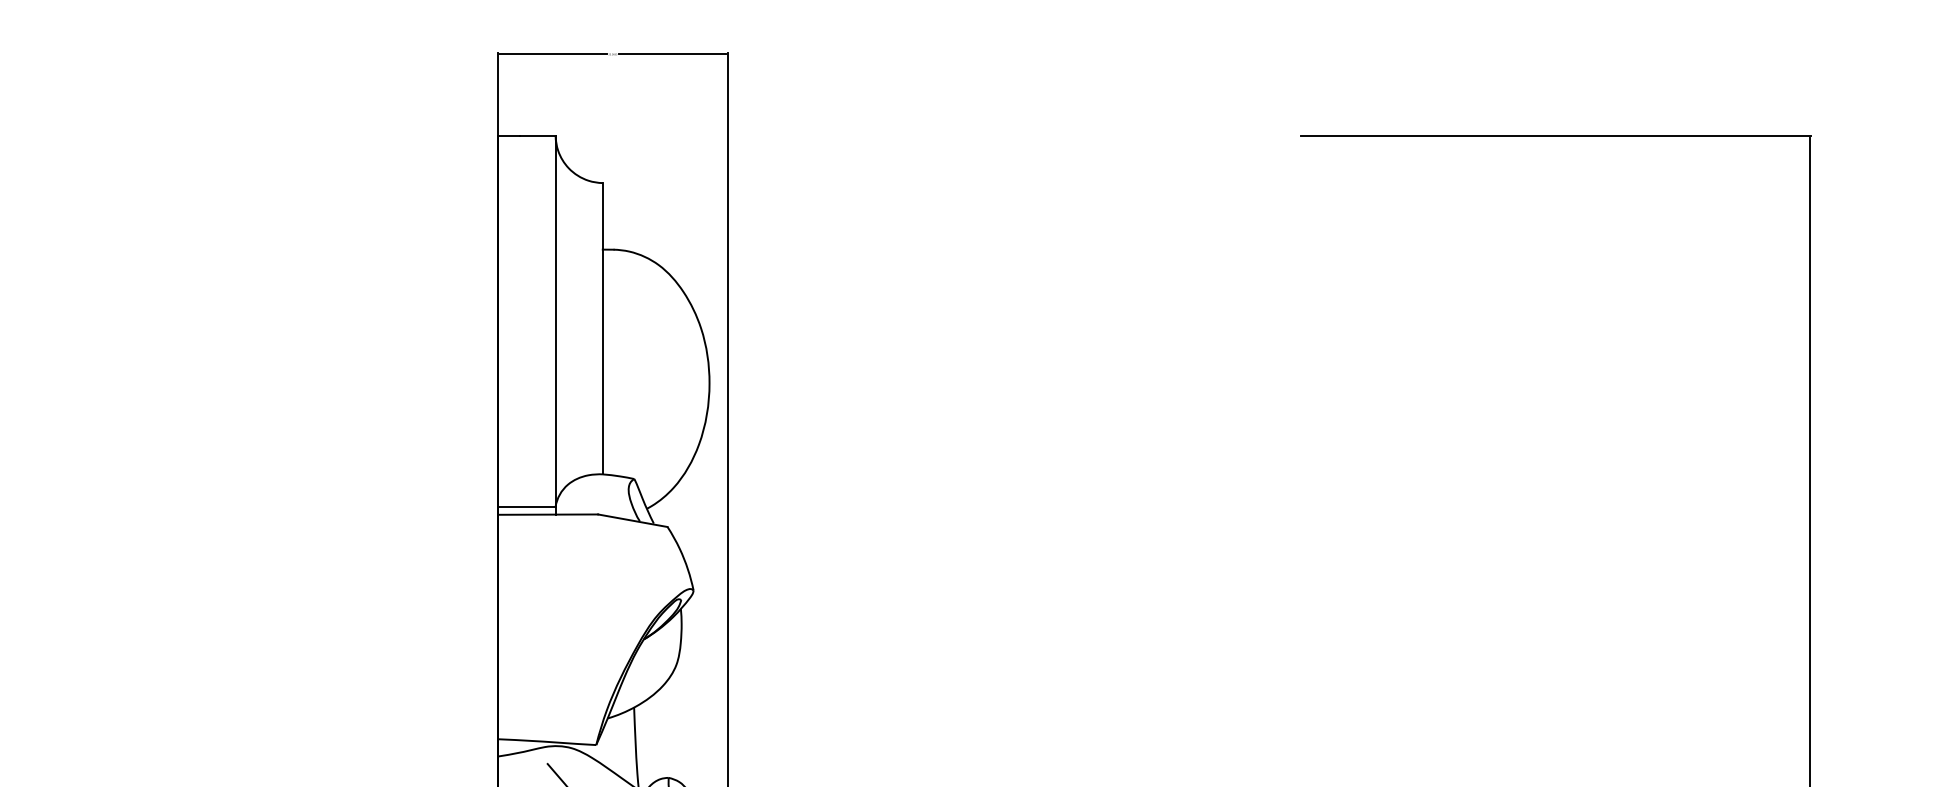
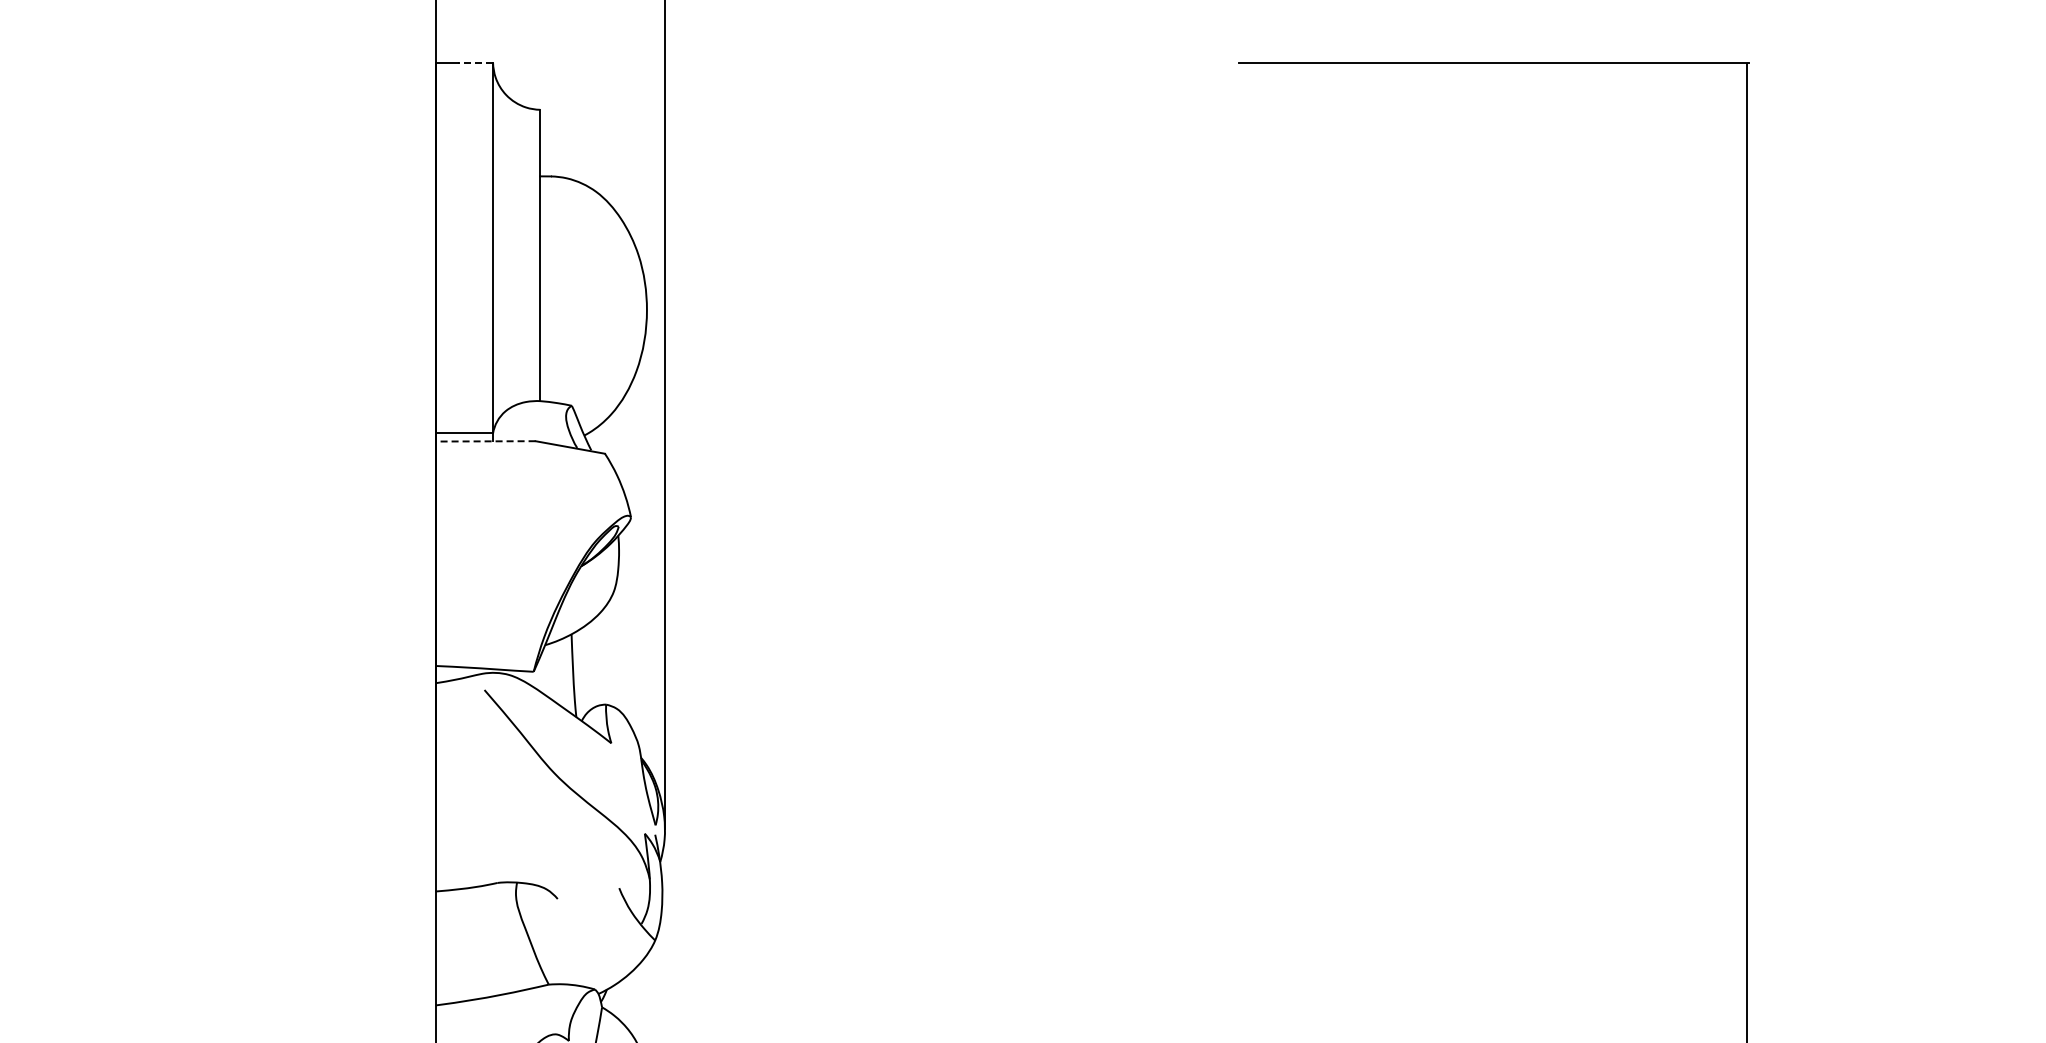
line: (538, 135) -> (475, 62), solid -> dashed
line: (548, 514) -> (485, 441), solid -> dashed

